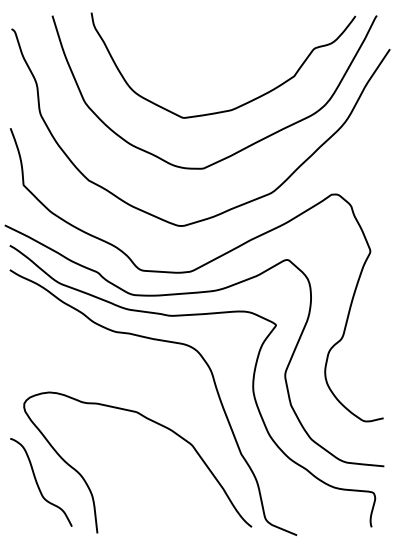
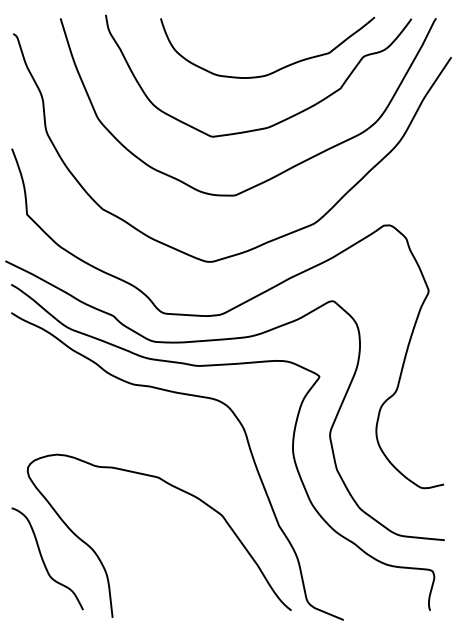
curve: (239, 59) -> (277, 69), added

